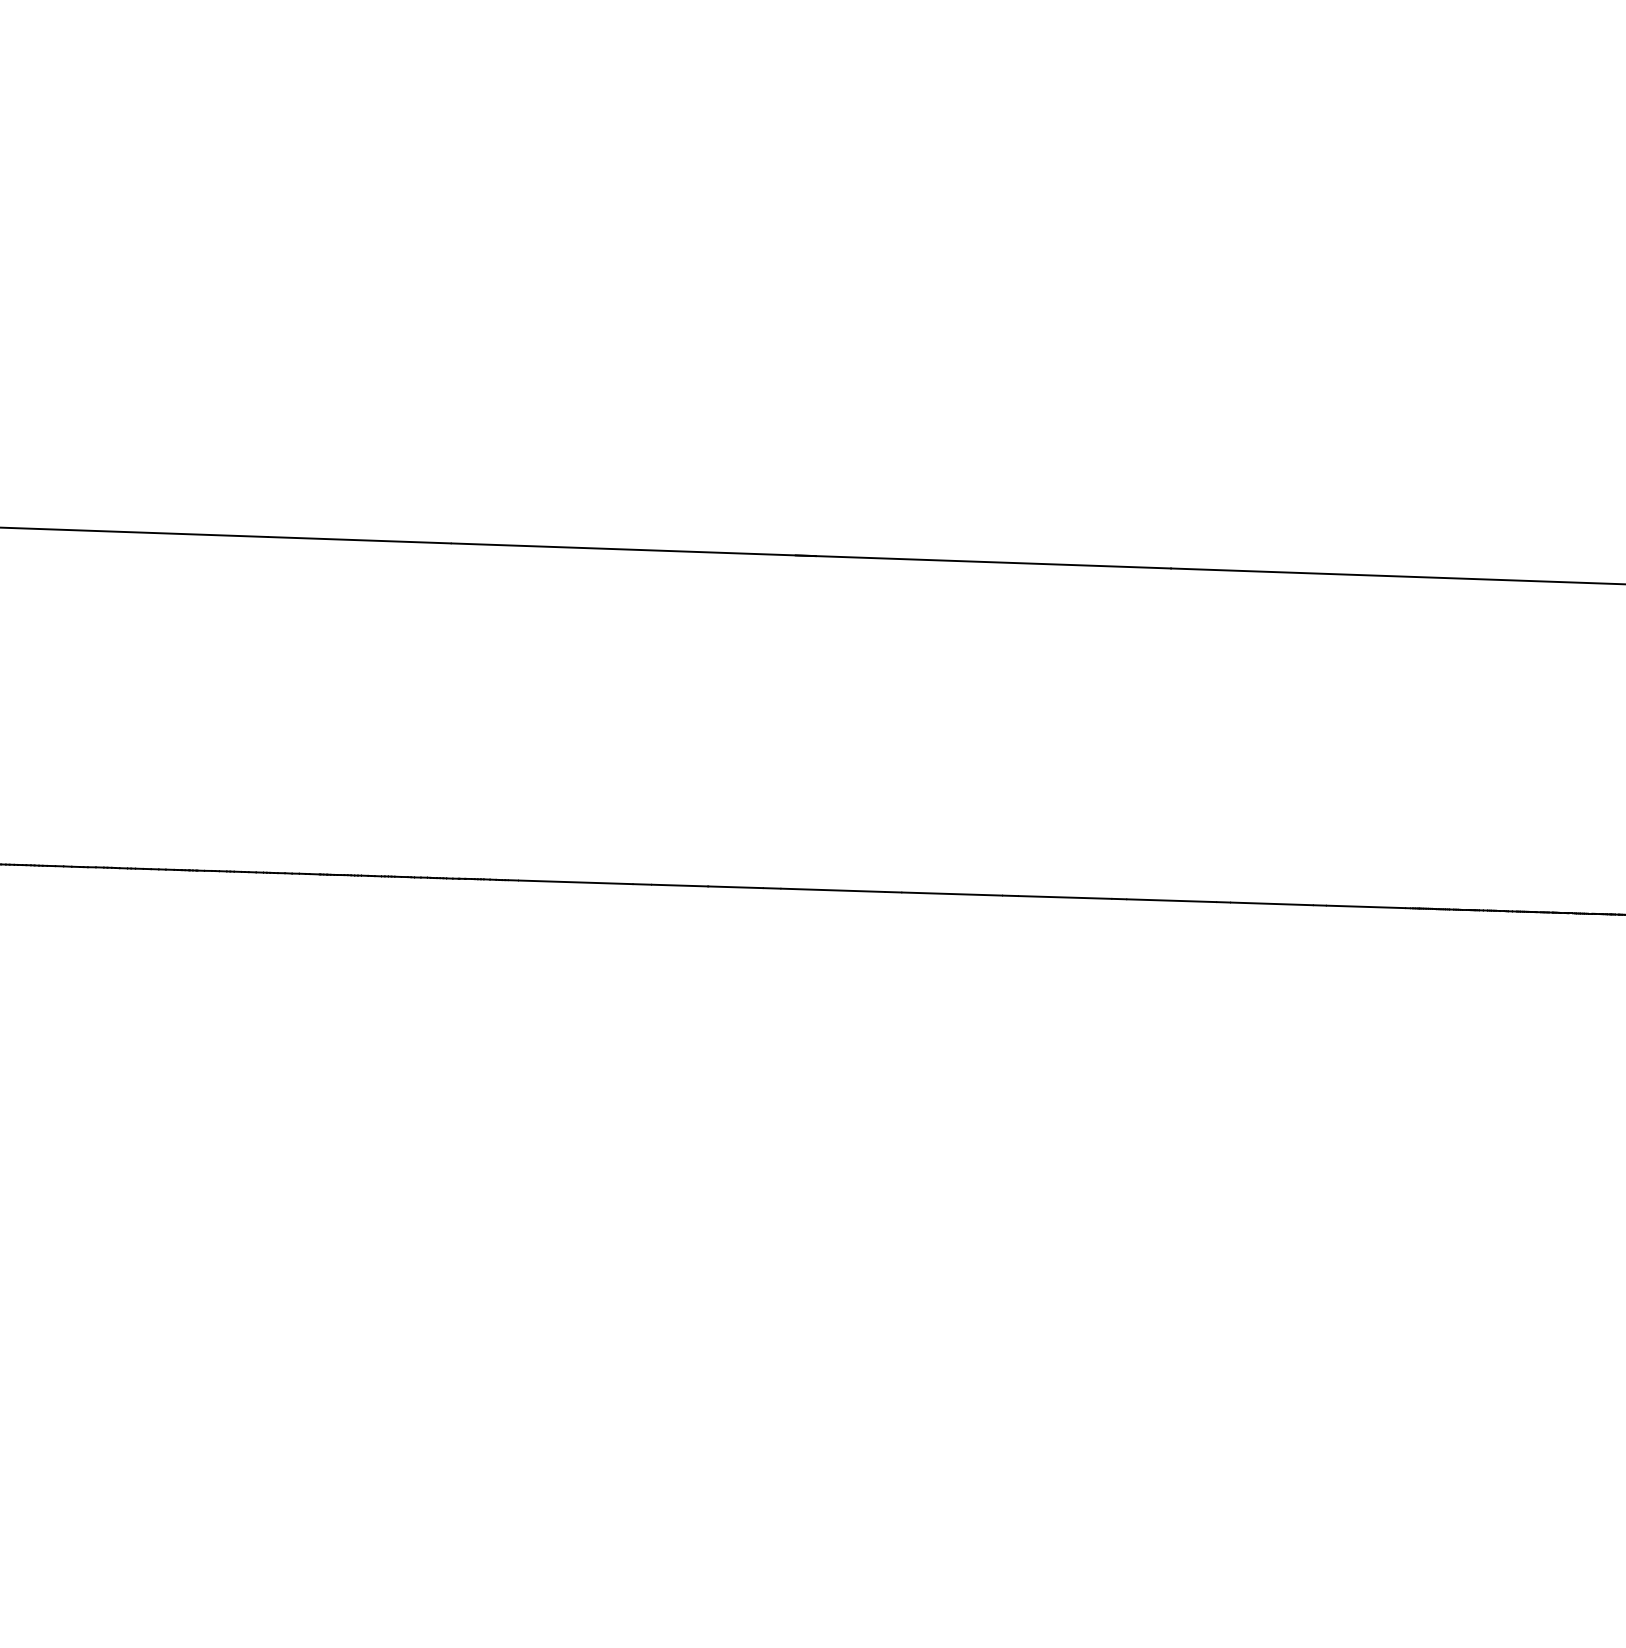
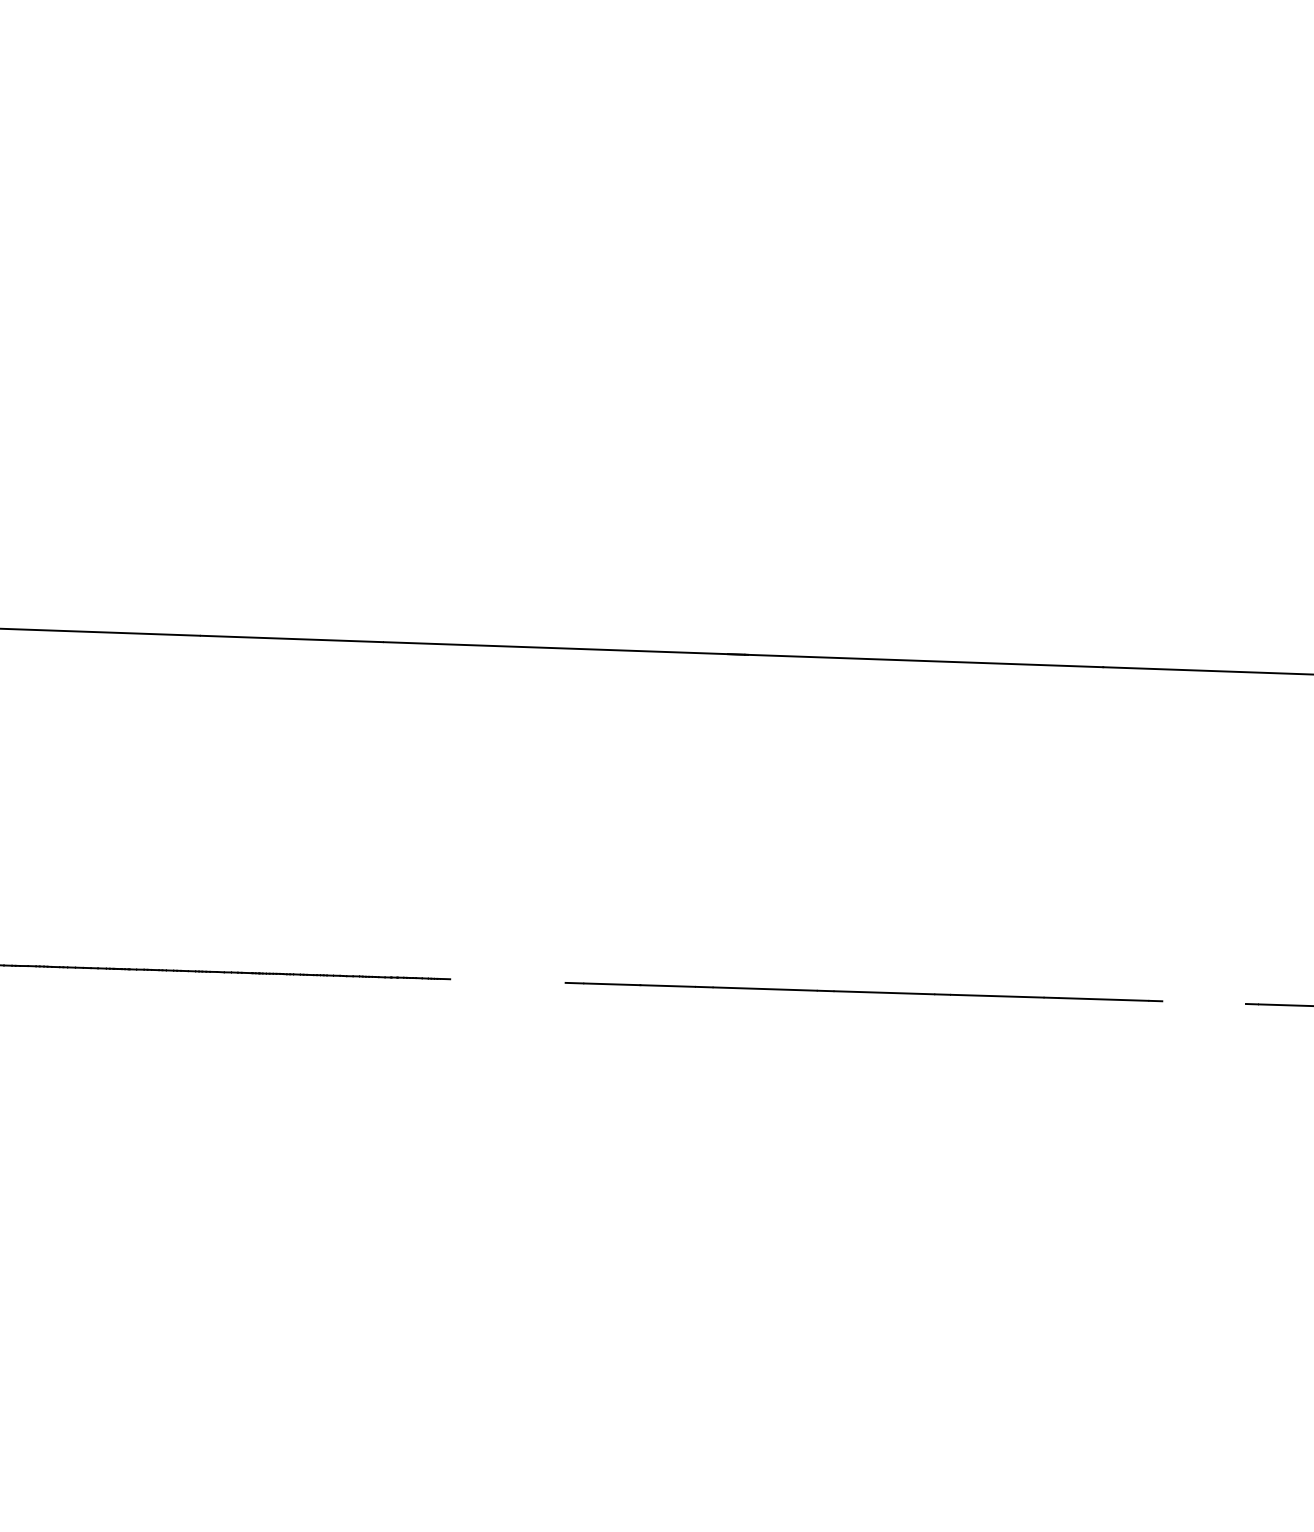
line: (575, 882) -> (507, 981), removed
line: (1271, 903) -> (1203, 1002), removed

